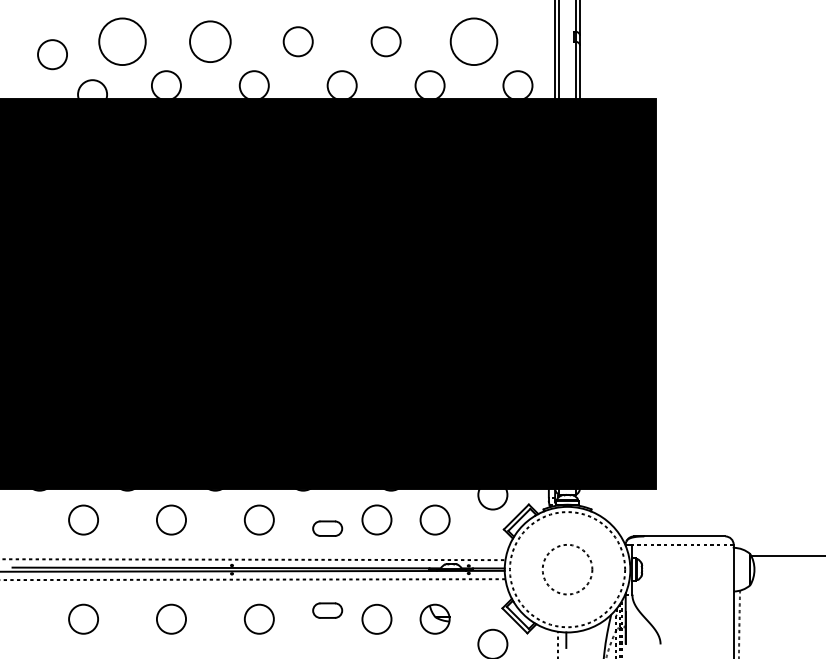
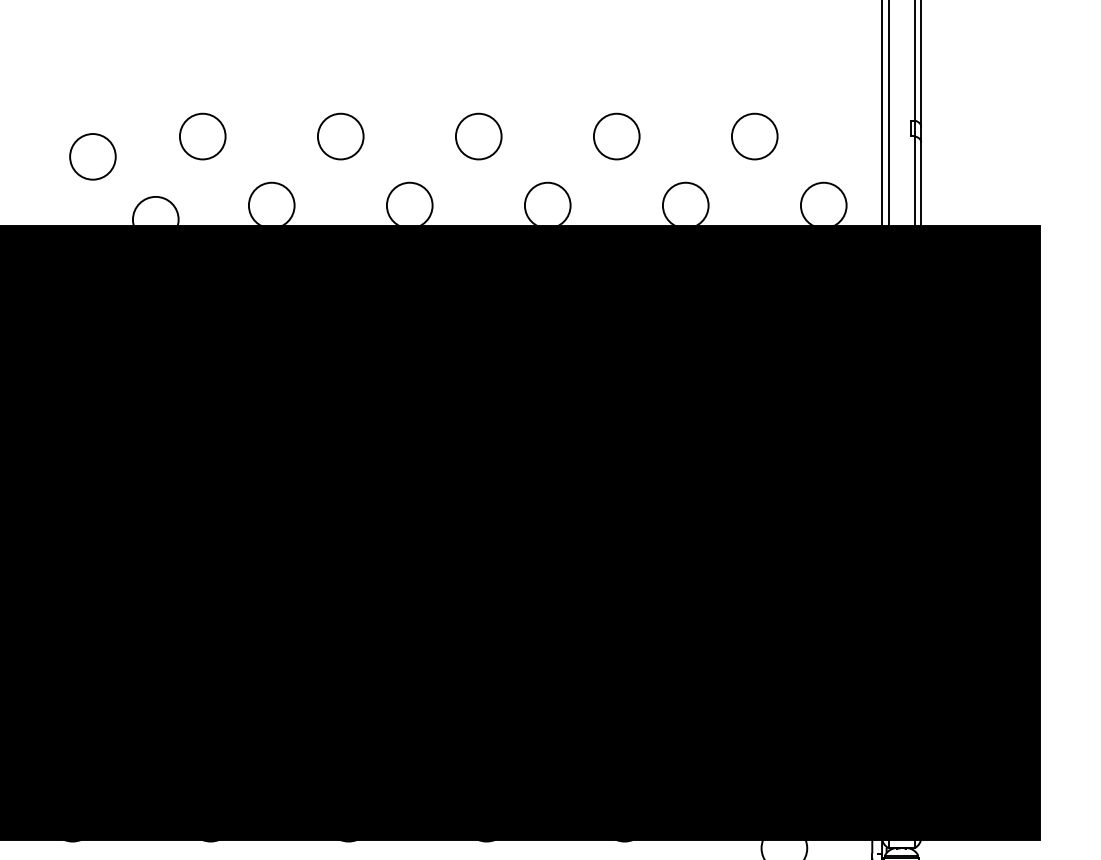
circle: (122, 41) -> (202, 136), size x0.62
circle: (209, 41) -> (339, 136), size x0.71
circle: (473, 41) -> (753, 136), size x0.62

